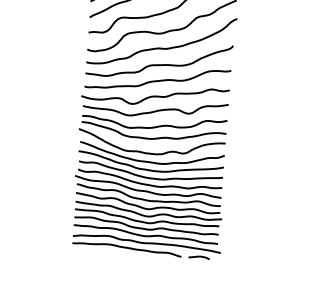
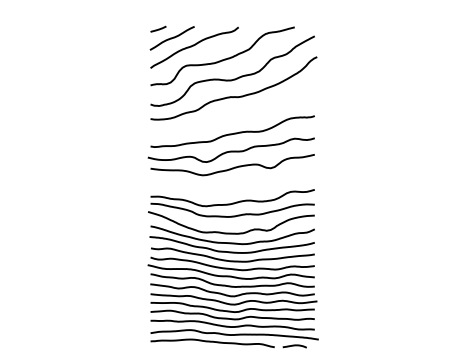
curve: (161, 64) -> (235, 114), removed
part: (149, 184) -> (232, 268), moved

